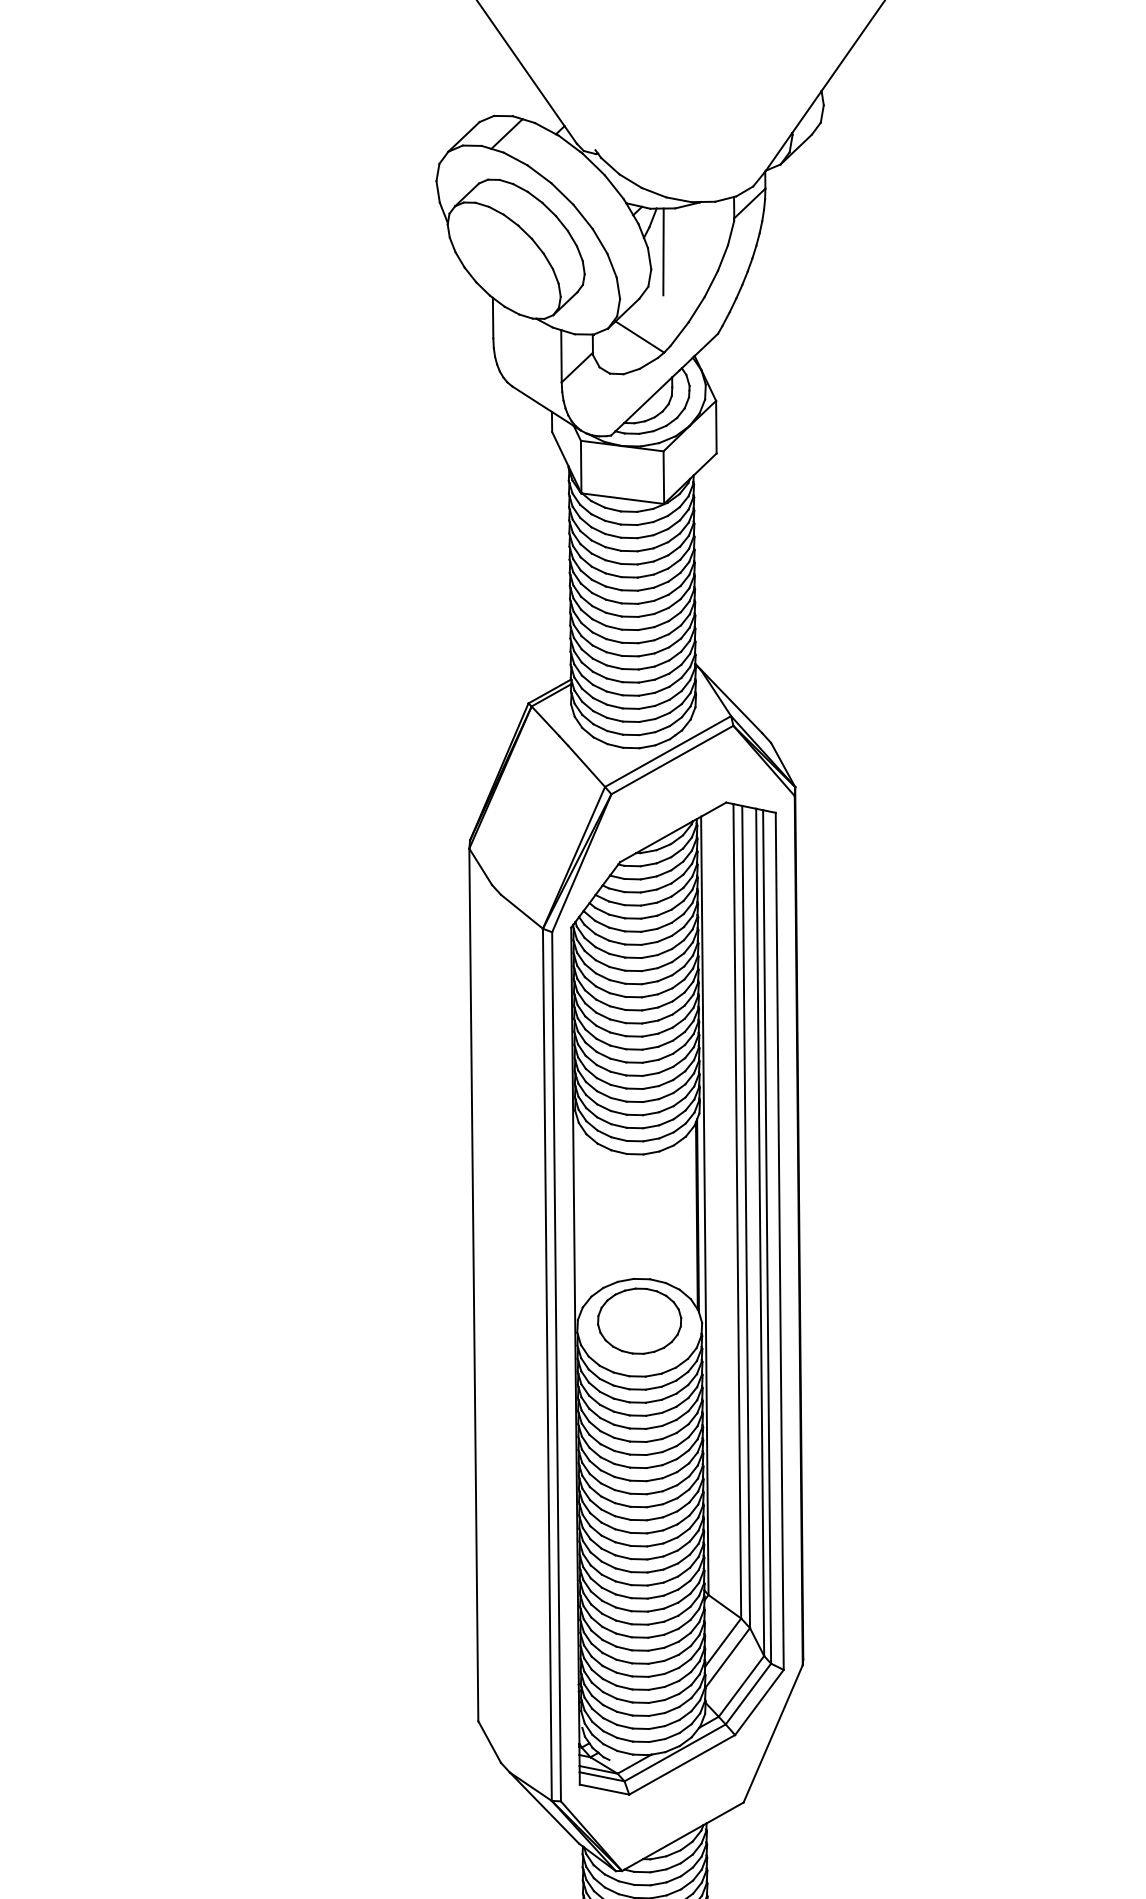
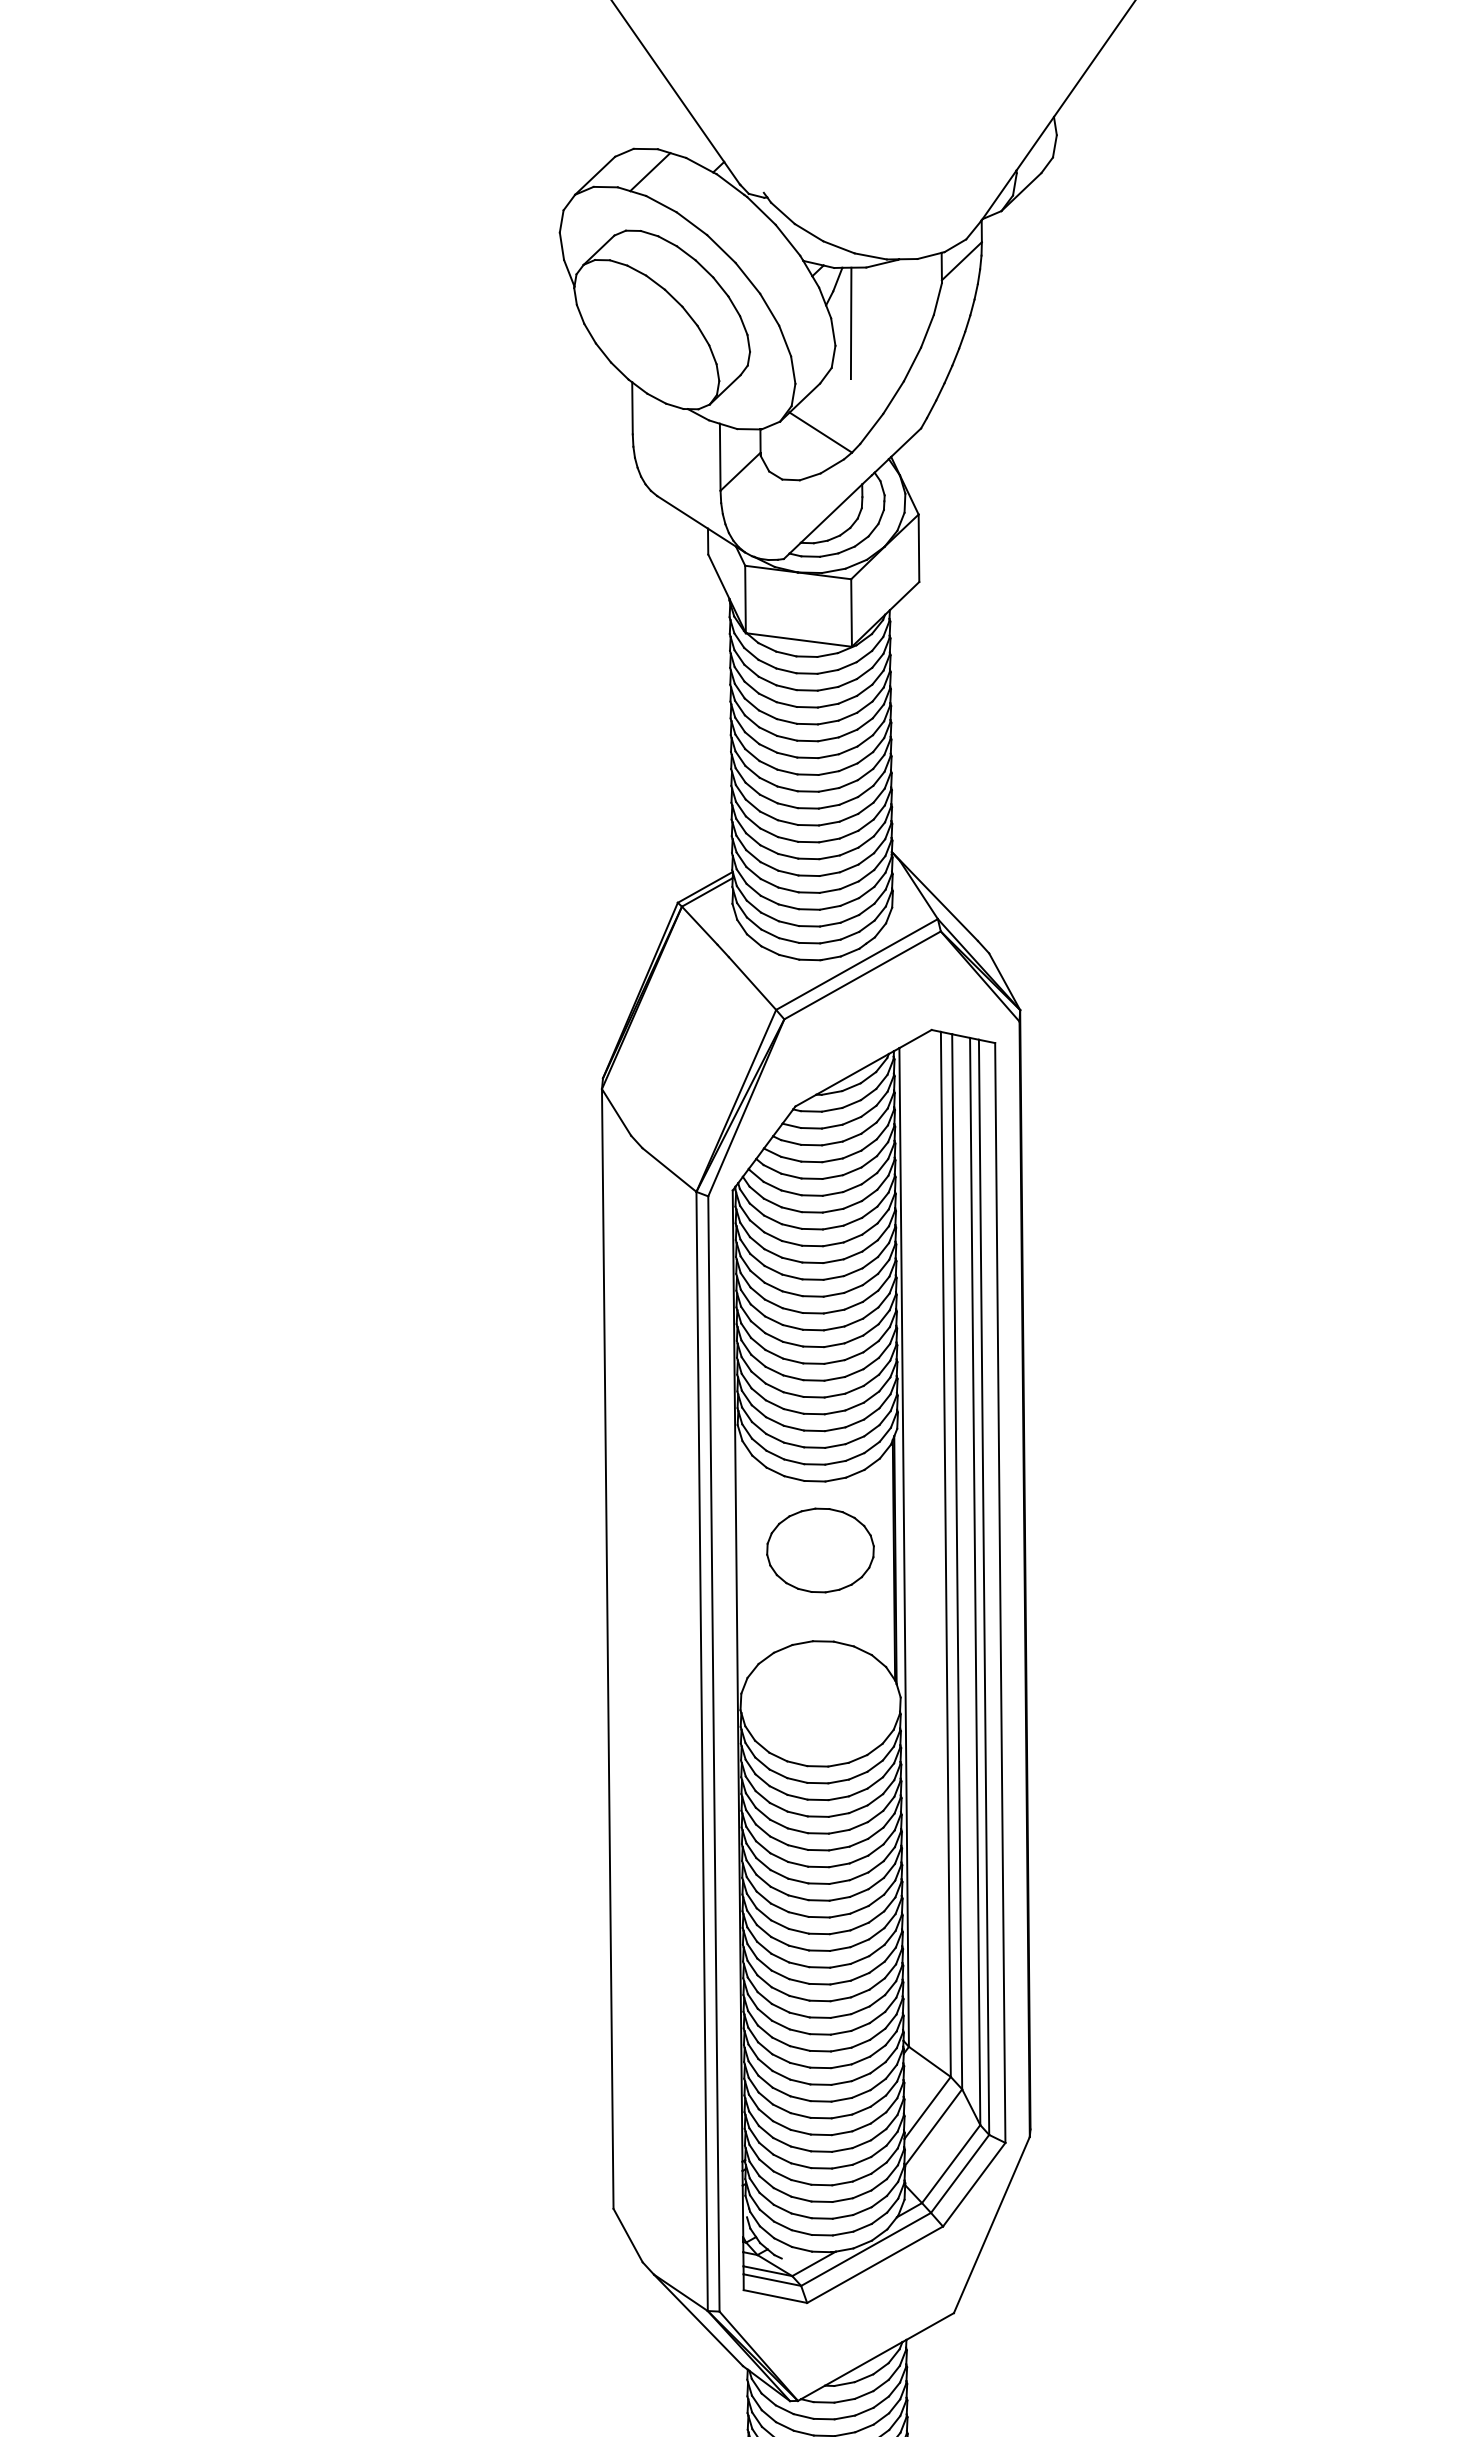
part: (639, 1321) -> (820, 1550), moved

